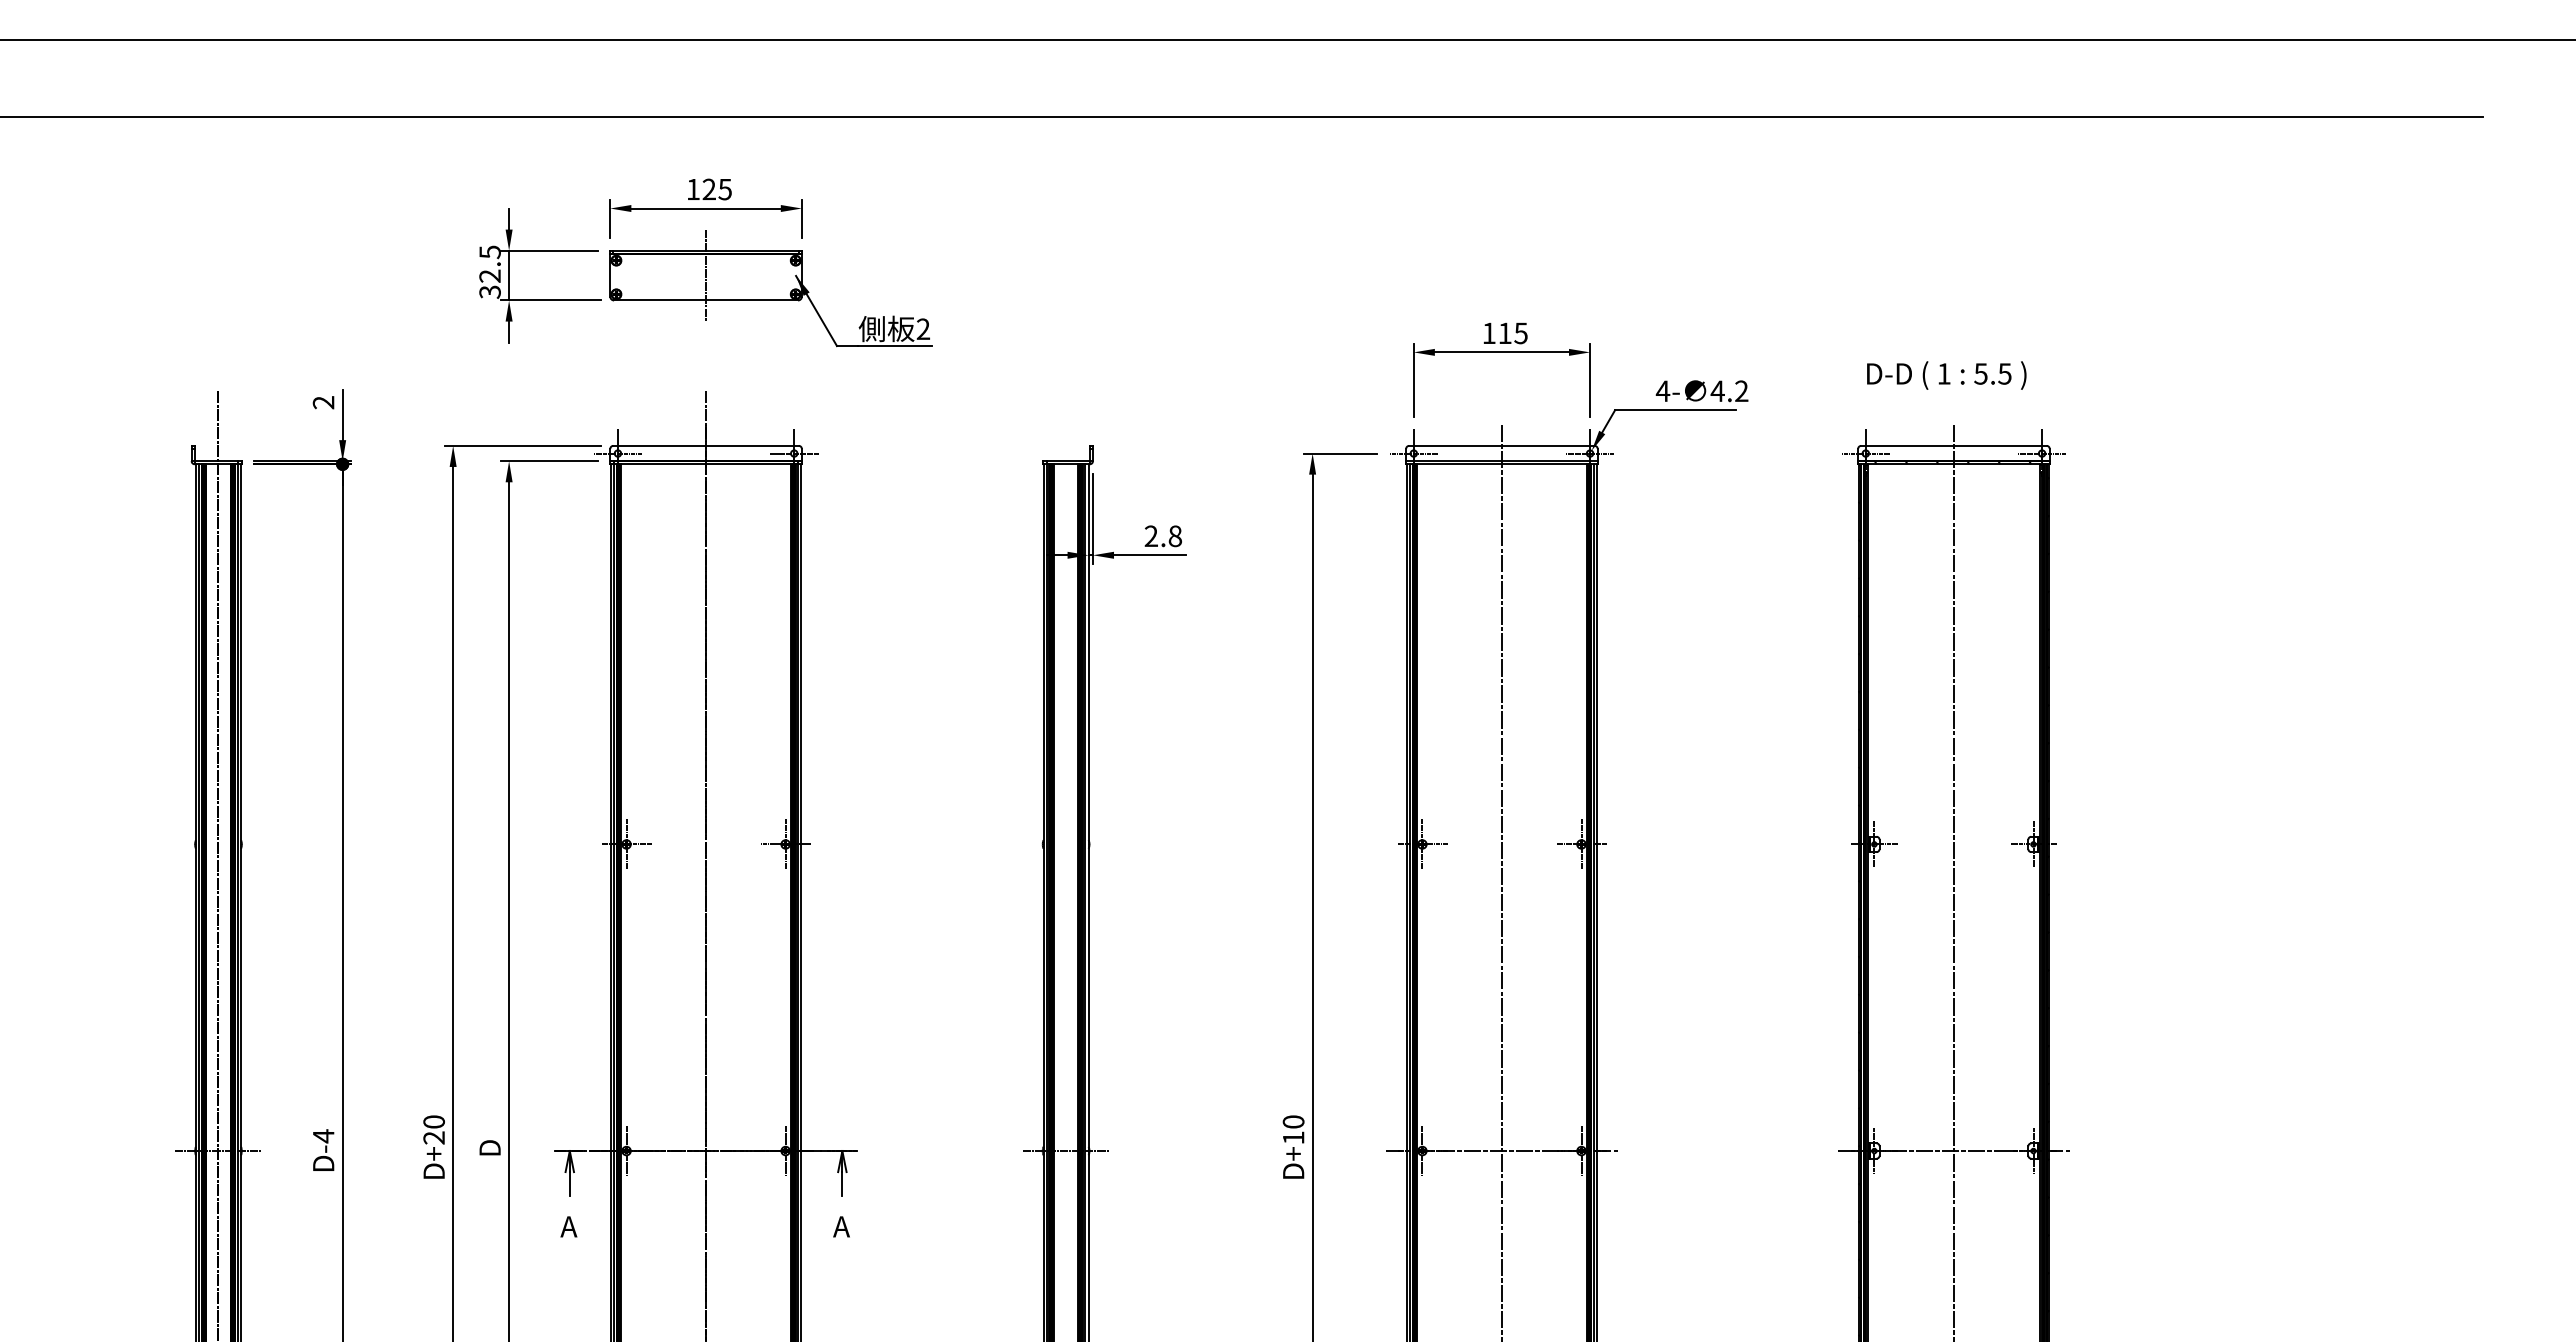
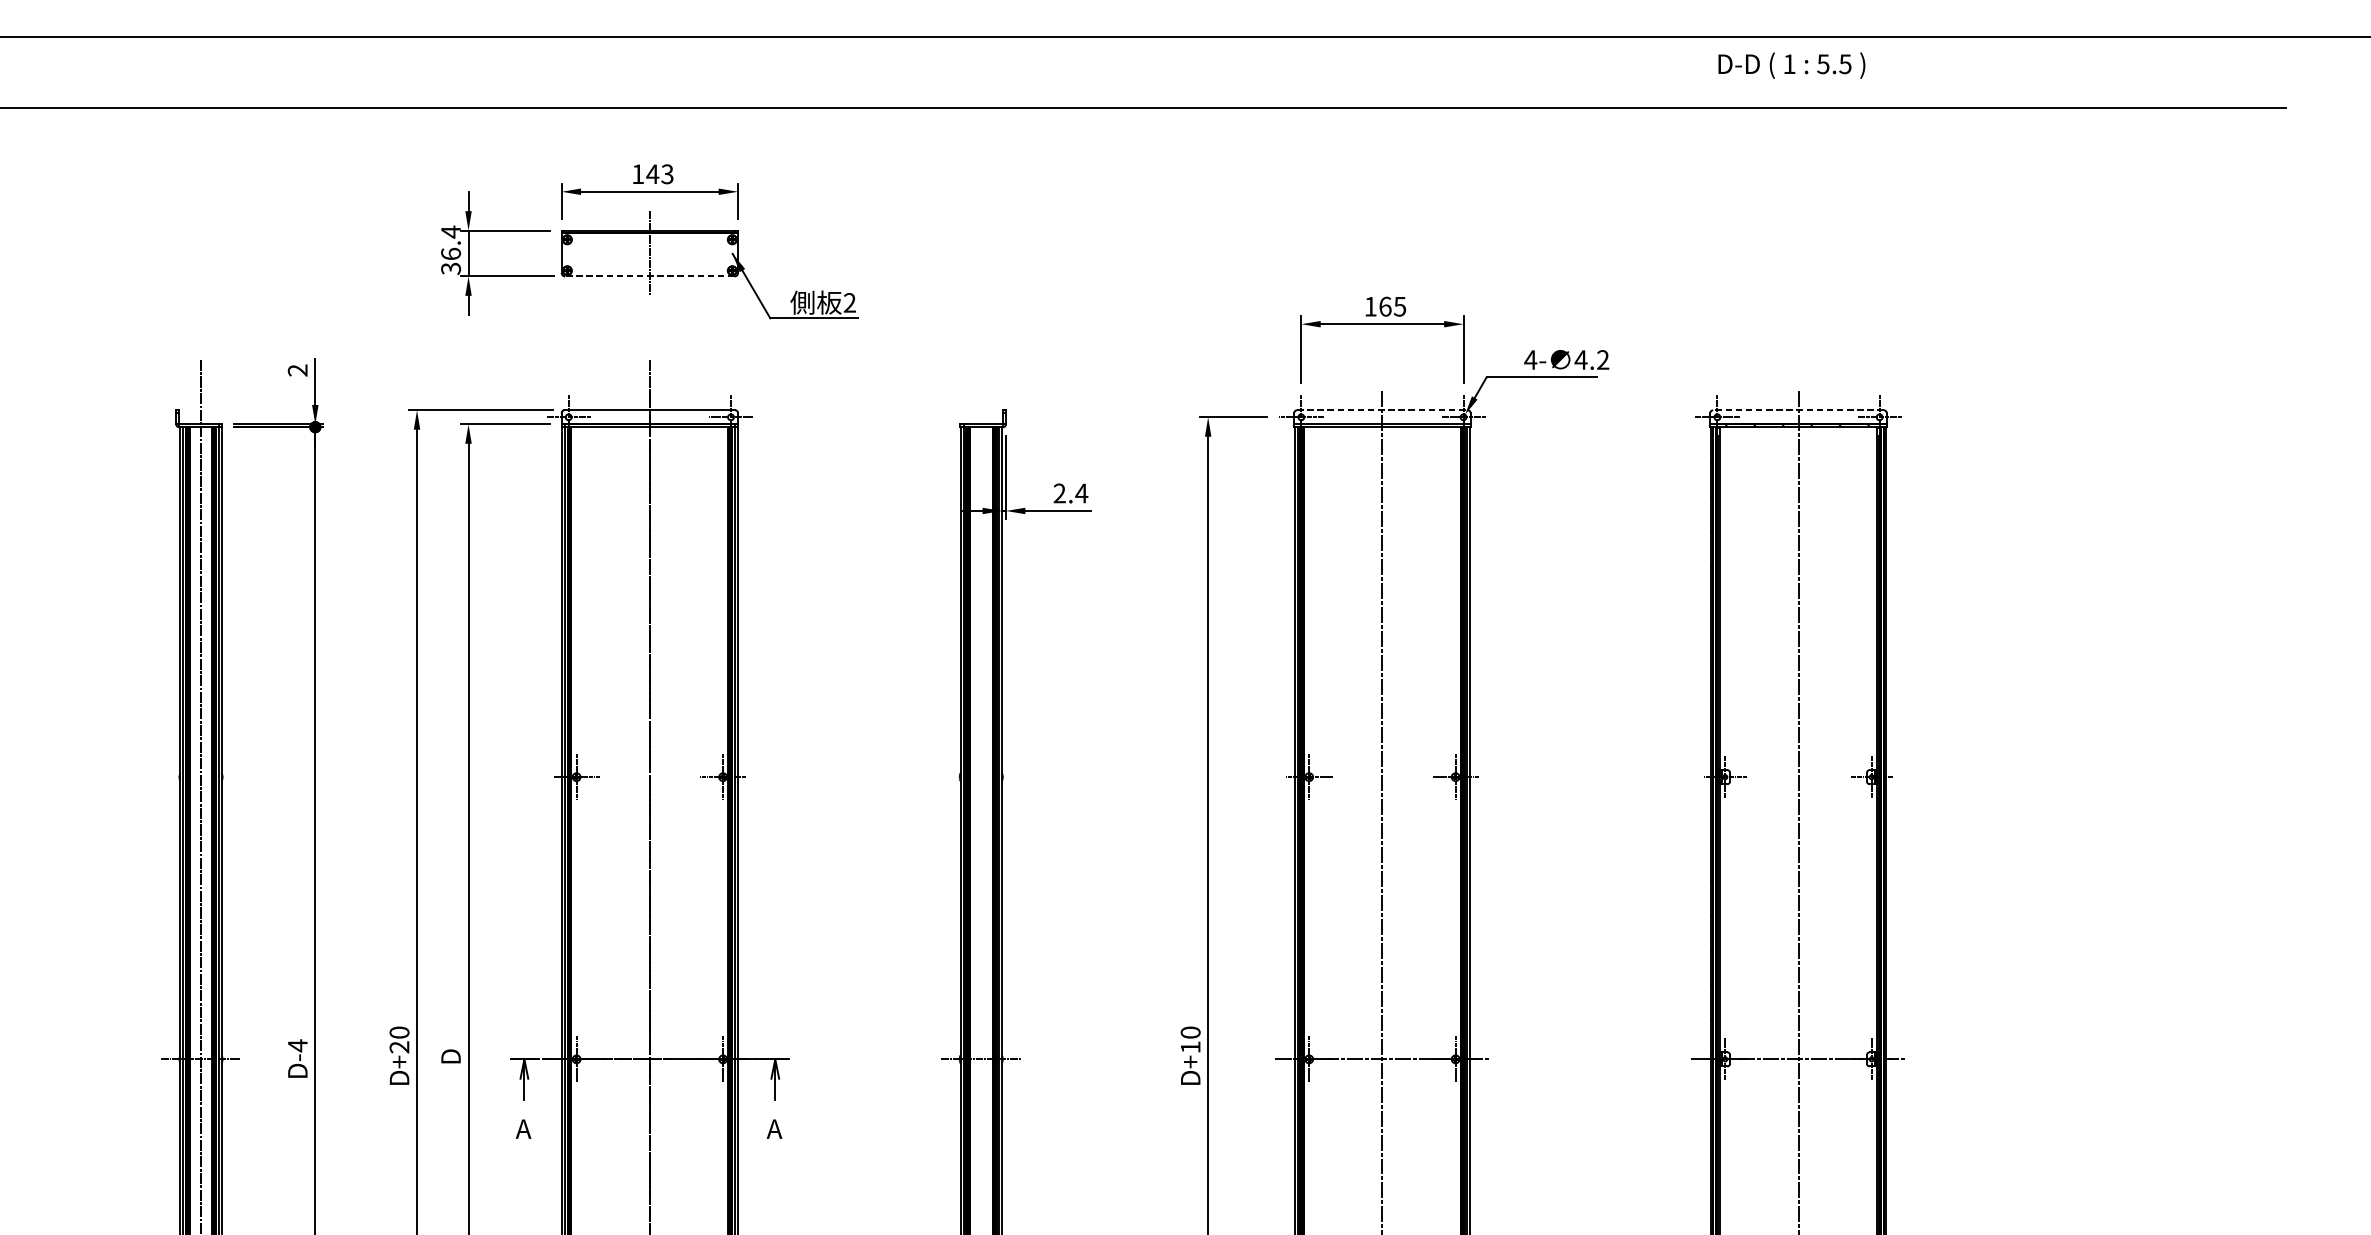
text: (716, 188) -> (659, 173), 125 -> 143
text: (489, 263) -> (450, 242), 32.5 -> 36.4
line: (706, 300) -> (650, 276), solid -> dashed
text: (1505, 333) -> (1385, 306), 115 -> 165
text: (1946, 375) -> (1791, 65), moved
line: (1501, 445) -> (1382, 409), solid -> dashed
line: (1953, 445) -> (1798, 409), solid -> dashed
text: (1175, 536) -> (1081, 493), 2.8 -> 2.4

